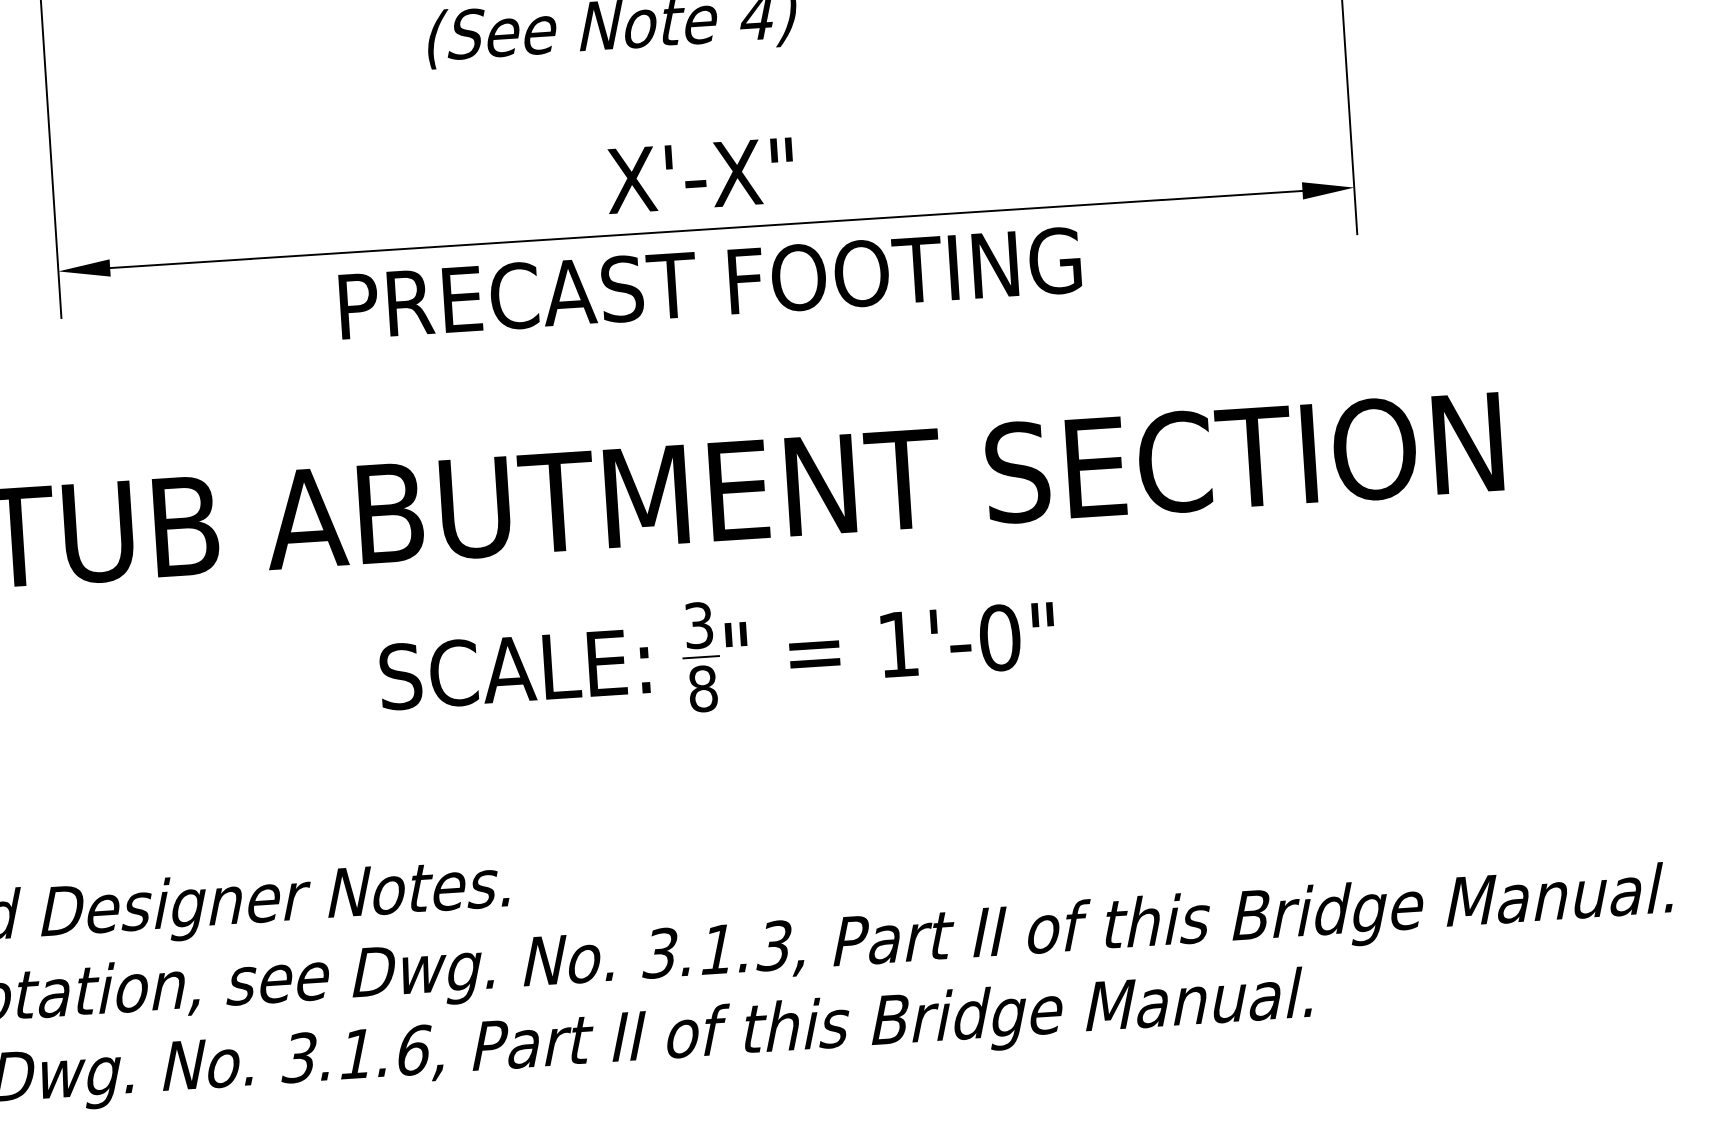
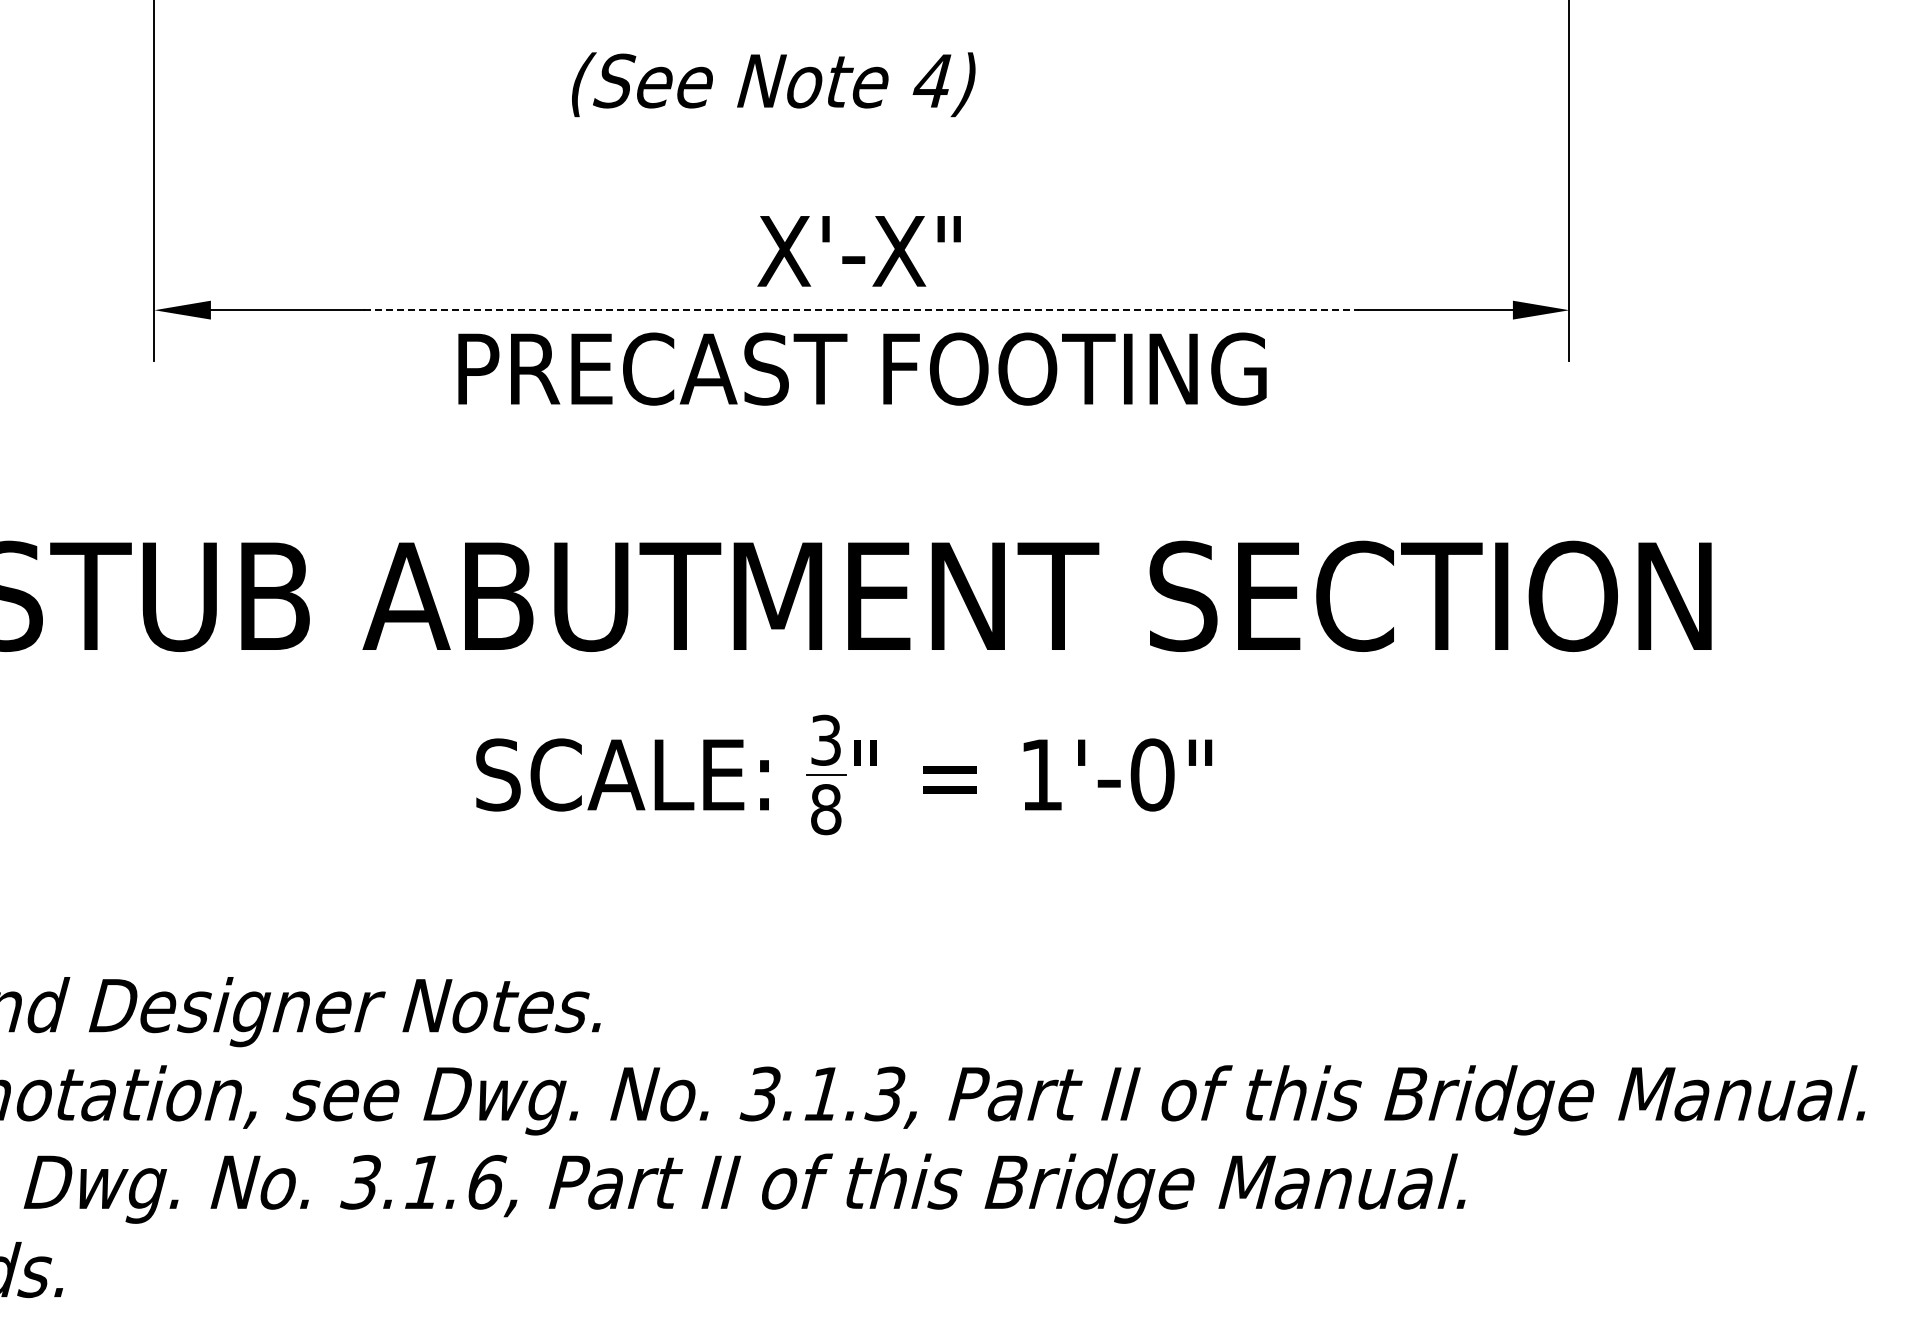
line: (706, 229) -> (862, 310), solid -> dashed

